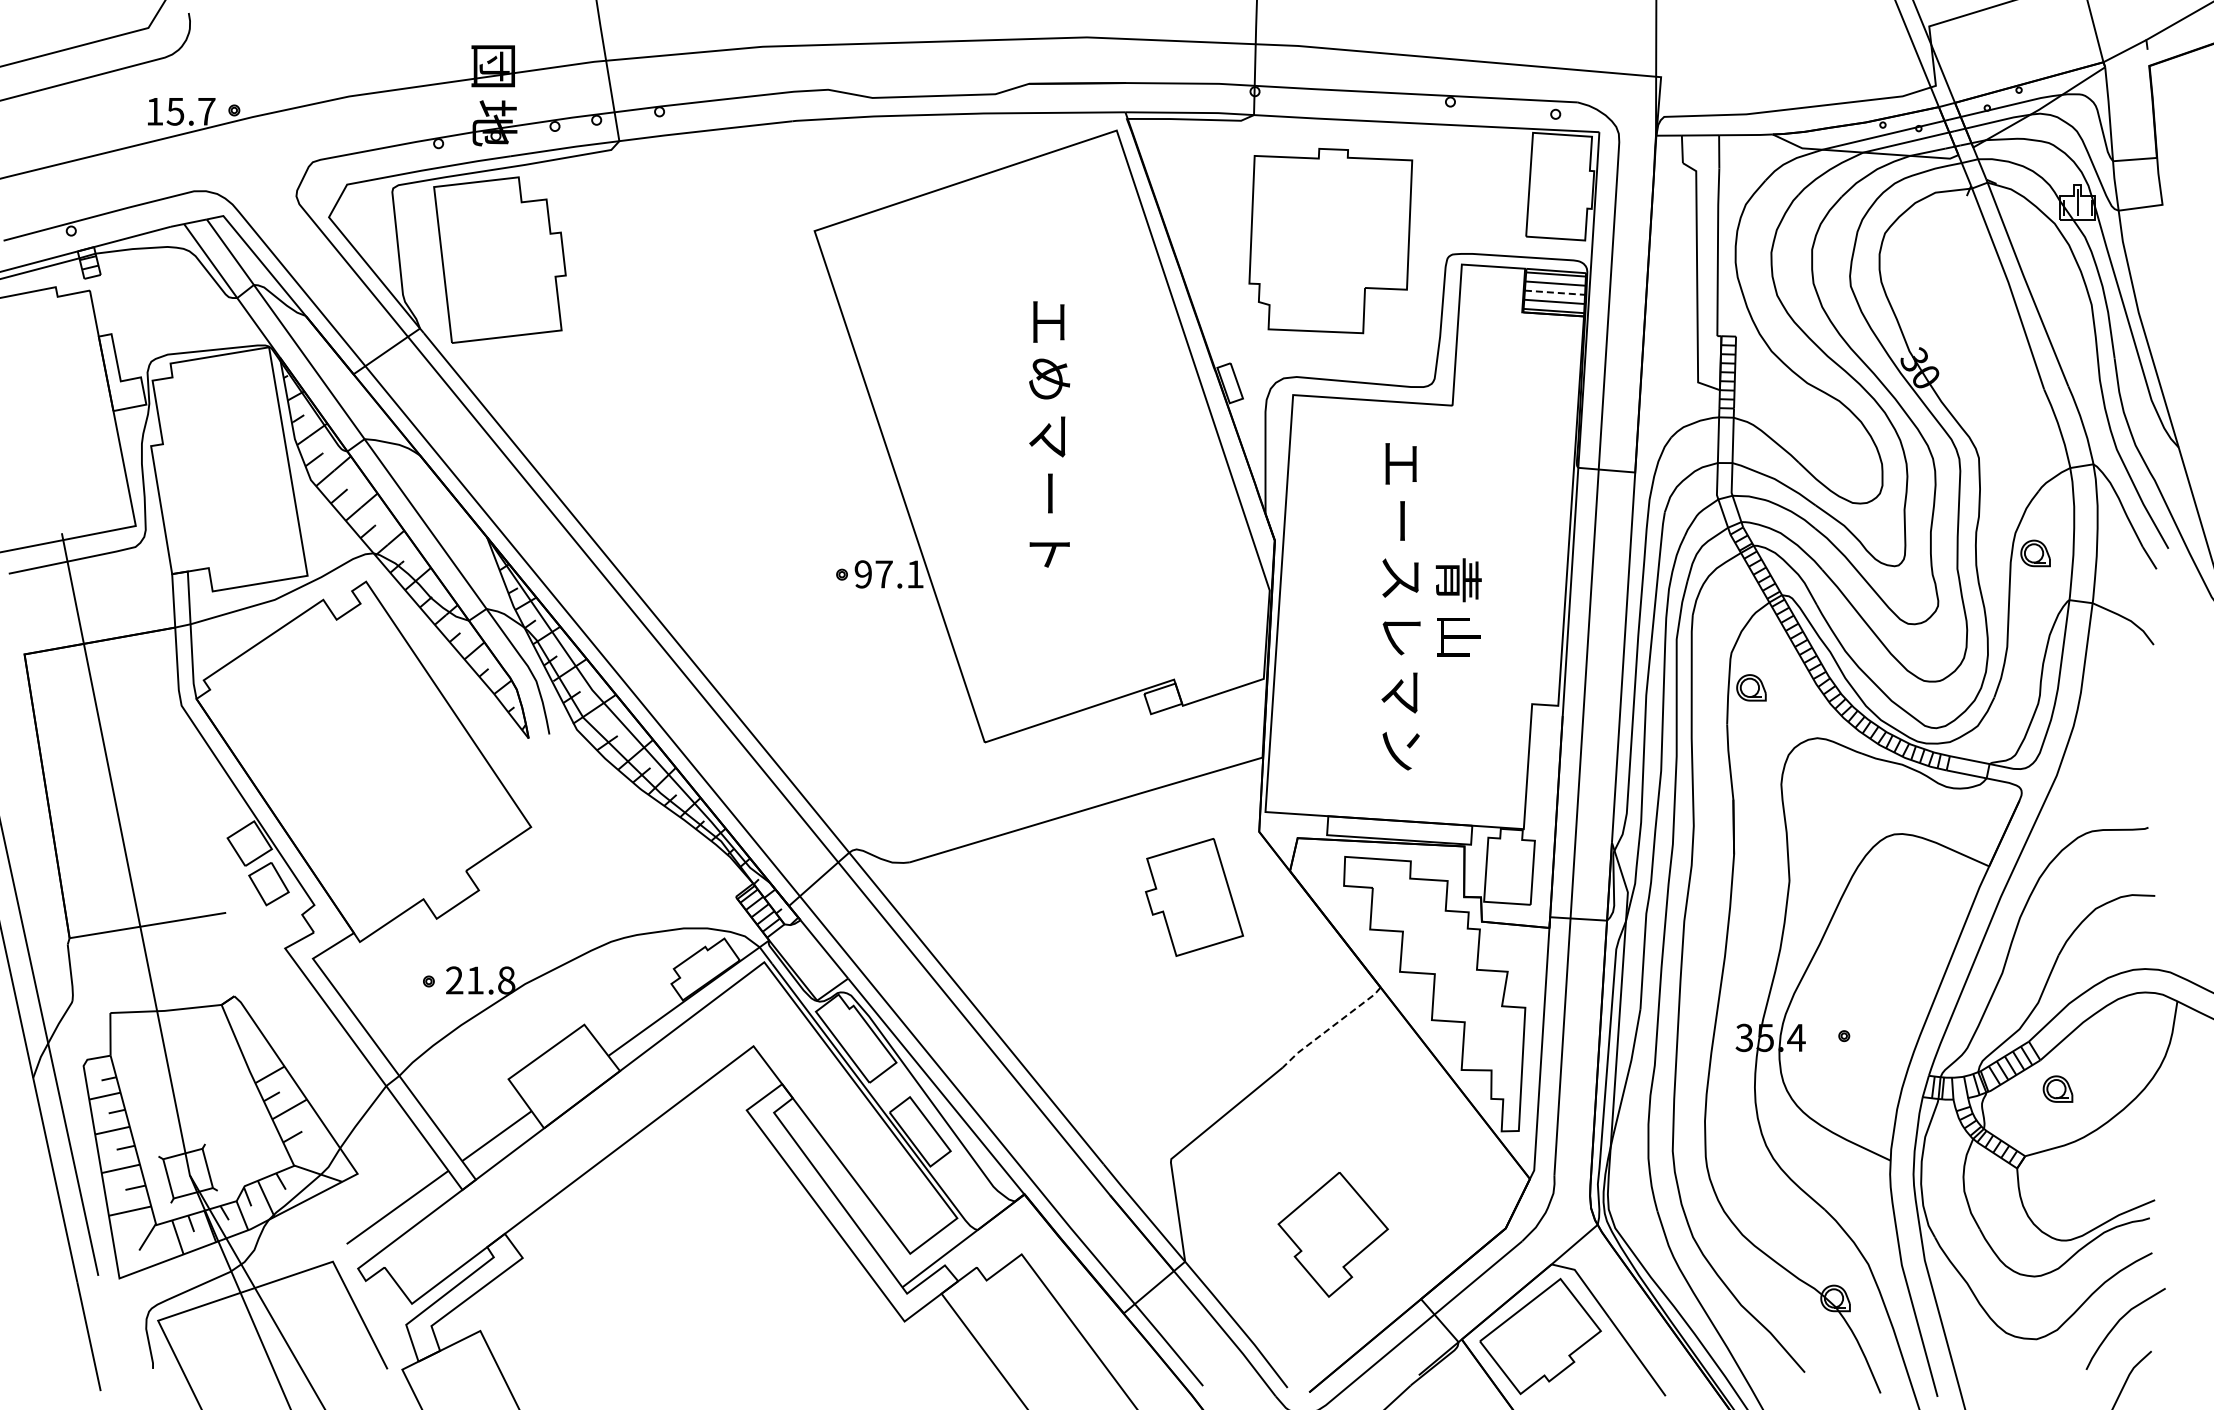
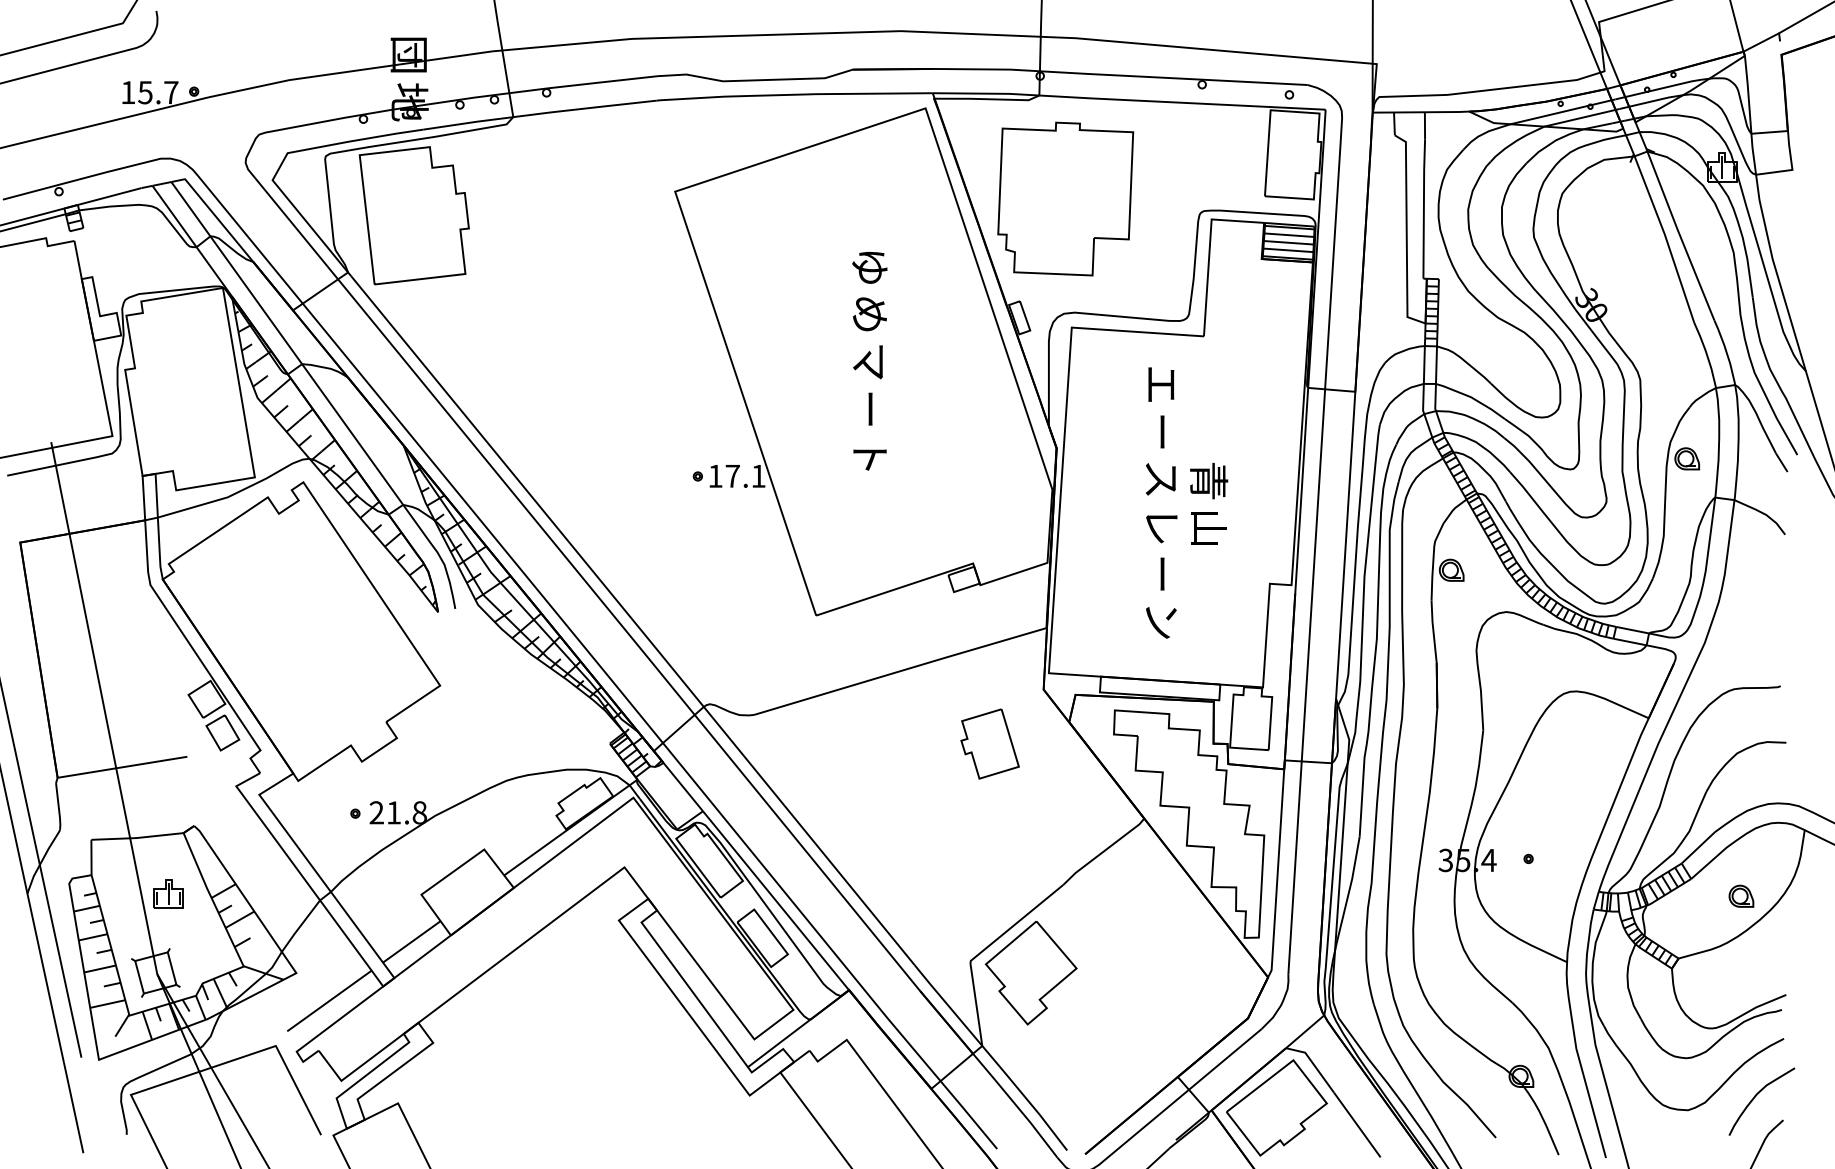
part: (1330, 241) -> (1065, 199), moved
line: (1555, 292) -> (1289, 242), dashed -> solid
text: (1049, 321) -> (869, 266), エ -> ゆ
text: (862, 574) -> (714, 476), 97.1 -> 17.1
text: (1399, 692) -> (1159, 574), マ -> ー
part: (1194, 897) -> (990, 744), size x0.71
line: (1331, 1026) -> (1103, 850), dashed -> solid
part: (203, 1078) -> (168, 894), added
part: (2057, 1088) -> (1741, 895), moved
part: (1332, 1234) -> (1030, 972), moved

